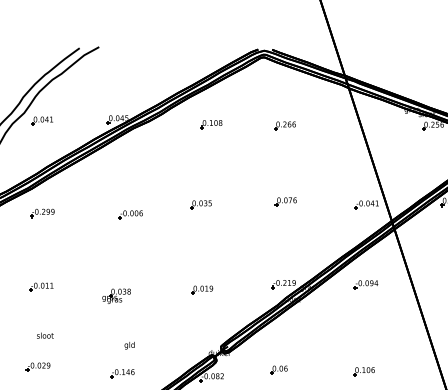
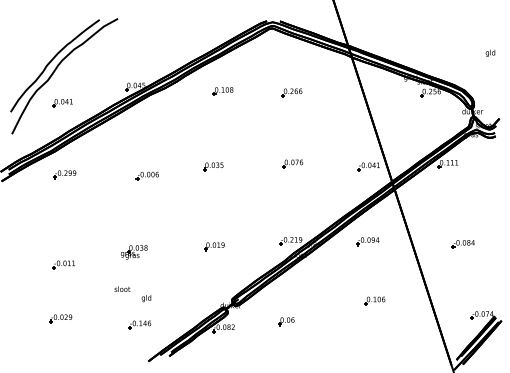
part: (42, 121) -> (62, 103), moved
part: (41, 286) -> (63, 264), moved
text: (45, 334) -> (122, 288), moved
part: (363, 371) -> (374, 300), moved

